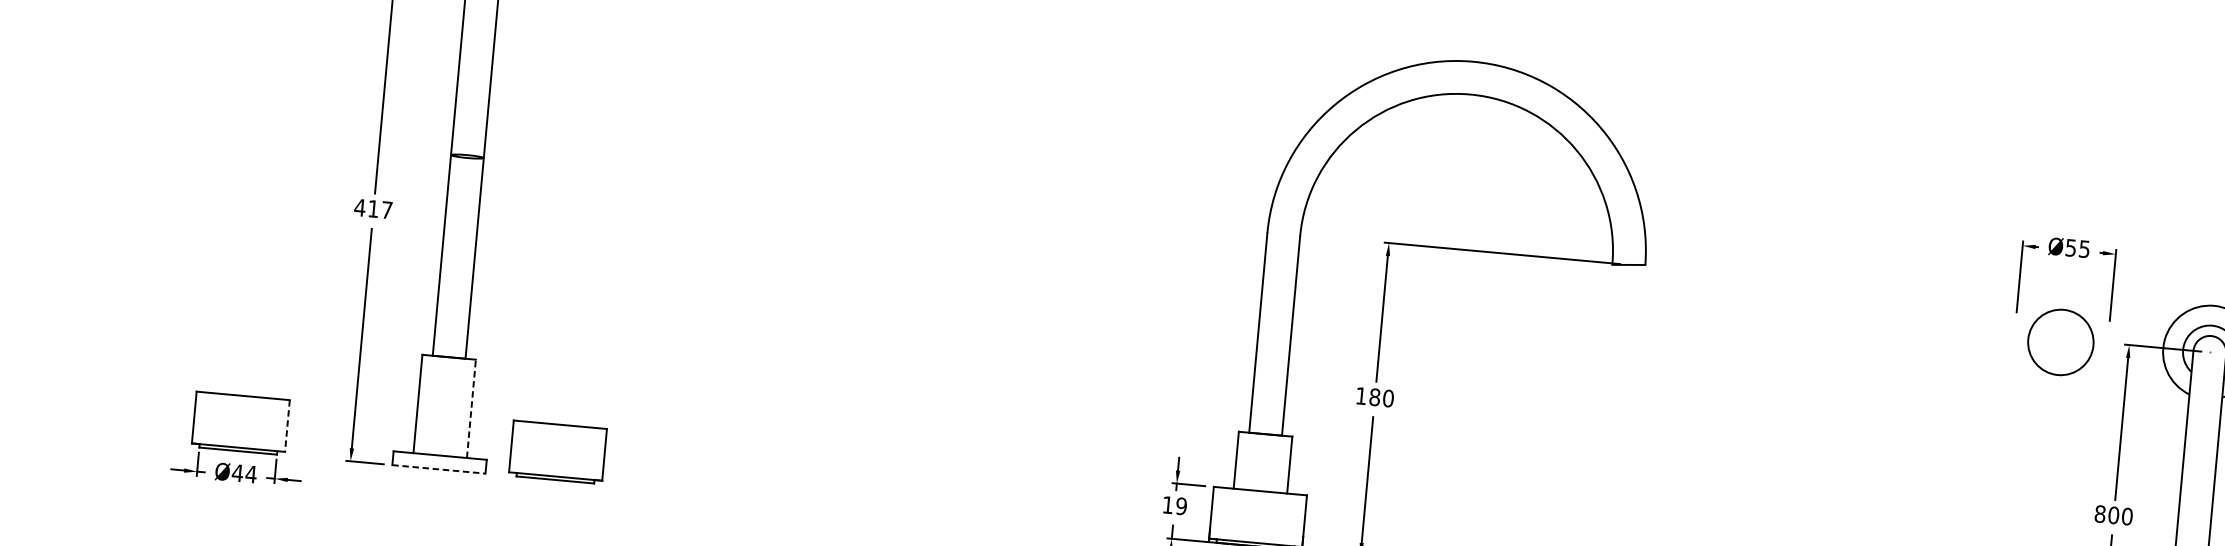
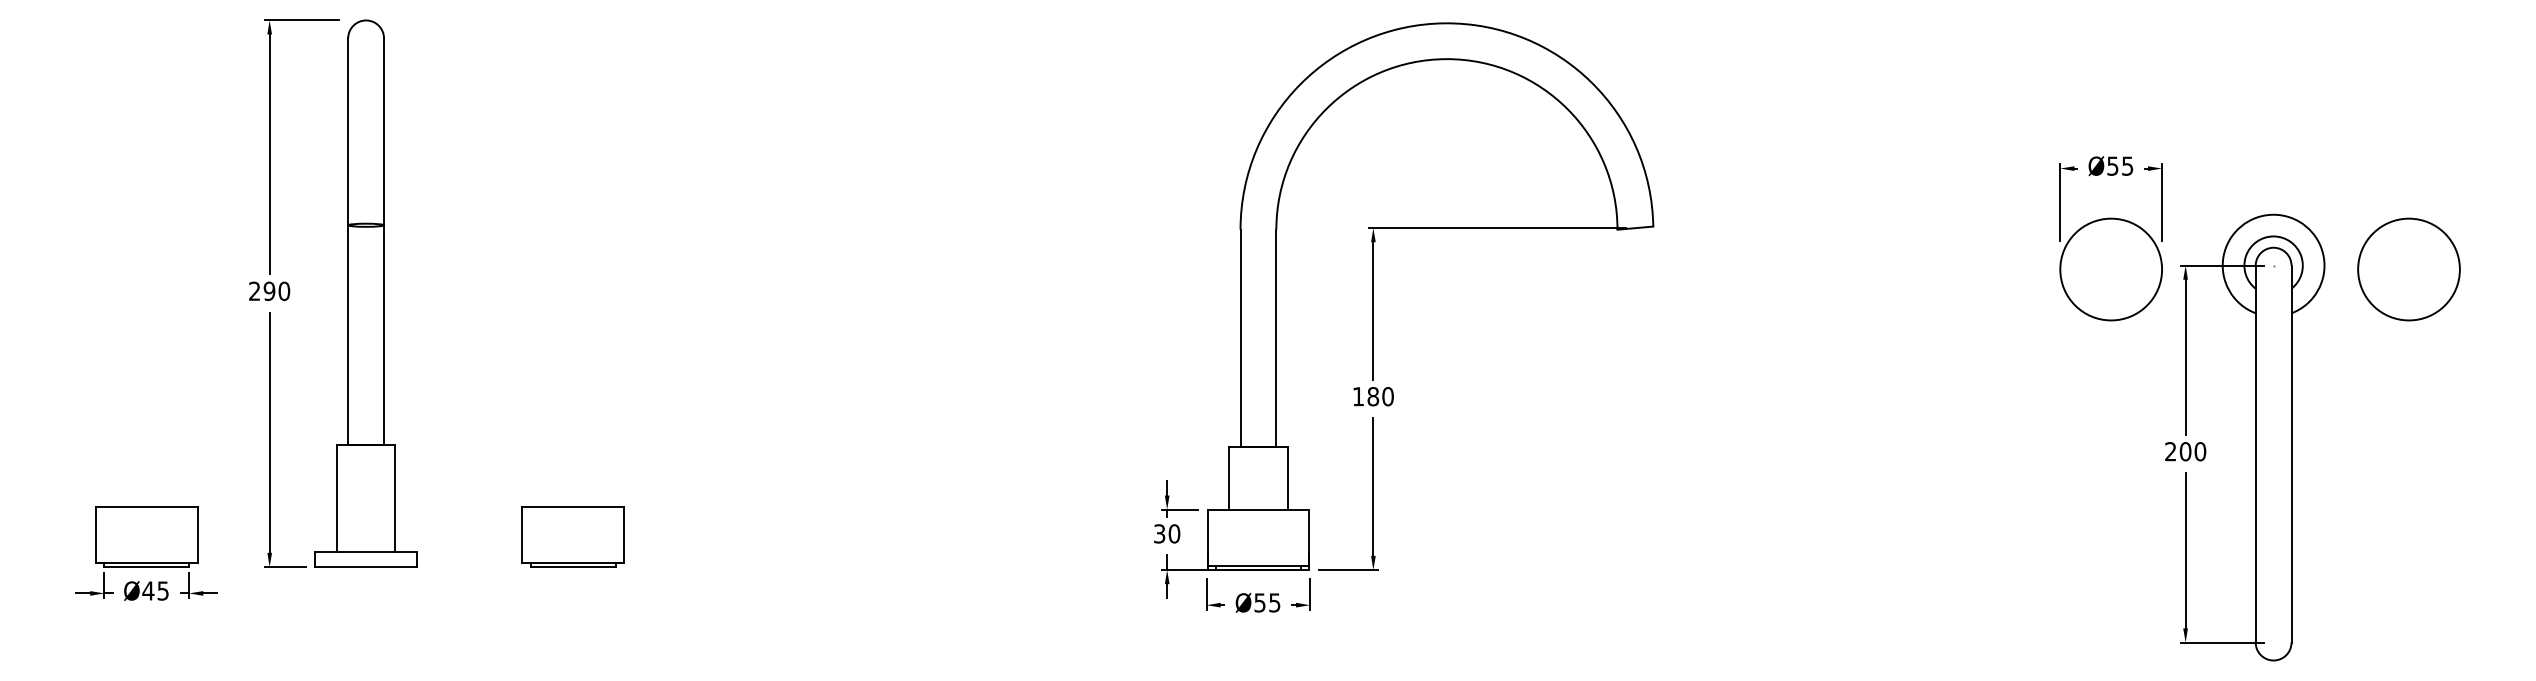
text: (373, 209) -> (269, 291), 417 -> 290
circle: (2061, 342) -> (2111, 269), size x1.43
line: (471, 409) -> (395, 498), dashed -> solid
line: (287, 426) -> (197, 535), dashed -> solid
part: (557, 451) -> (572, 536), moved
line: (439, 469) -> (366, 567), dashed -> solid
text: (251, 473) -> (163, 590), Ø44 -> Ø45
text: (1175, 505) -> (1167, 533), 19 -> 30
text: (2099, 513) -> (2170, 451), 800 -> 200

